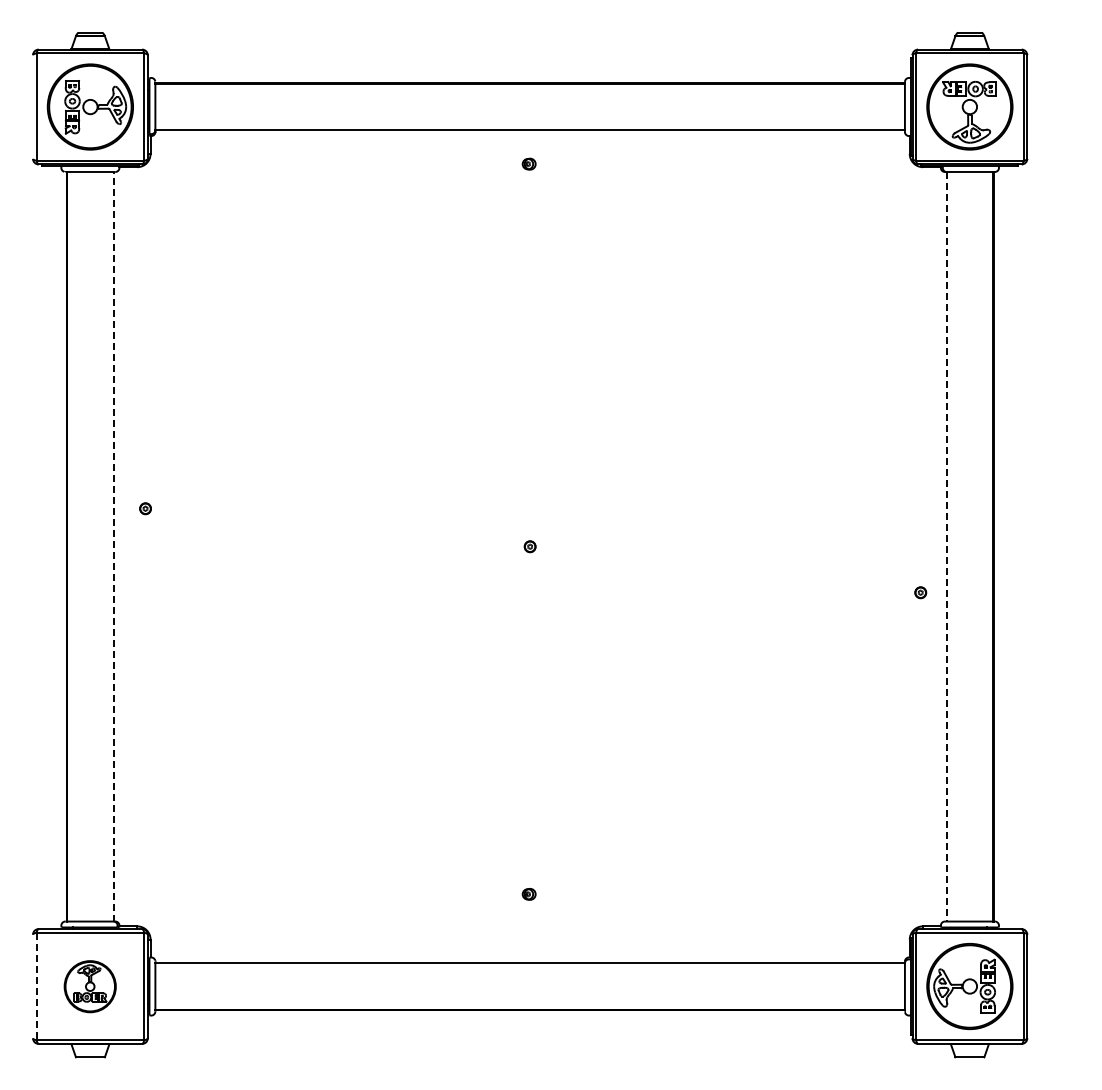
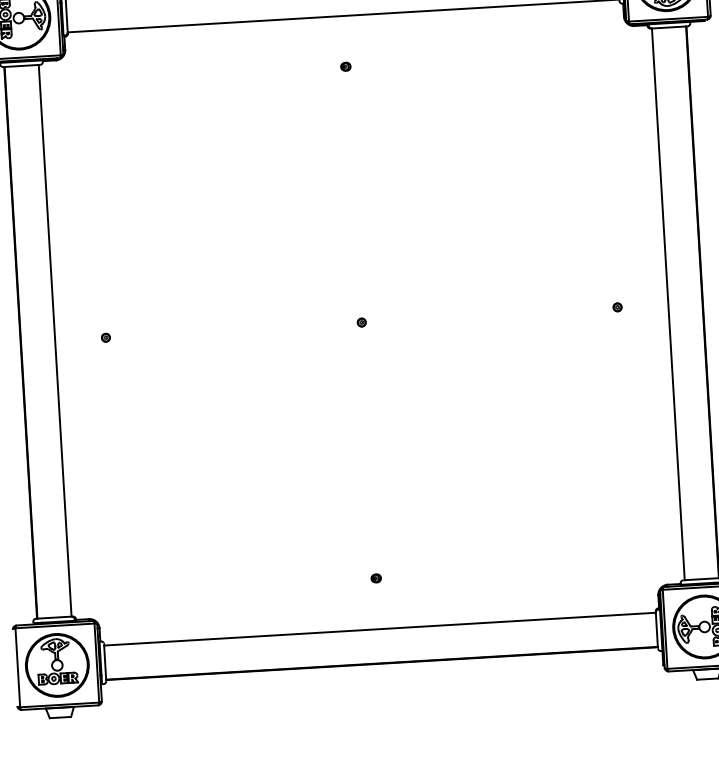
part: (528, 163) -> (345, 66), moved
part: (145, 508) -> (105, 337), moved
line: (113, 546) -> (55, 340), dashed -> solid
line: (946, 546) -> (668, 304), dashed -> solid
part: (920, 592) -> (617, 307), moved
line: (36, 986) -> (17, 667), dashed -> solid
part: (89, 986) -> (56, 665), size x1.67

